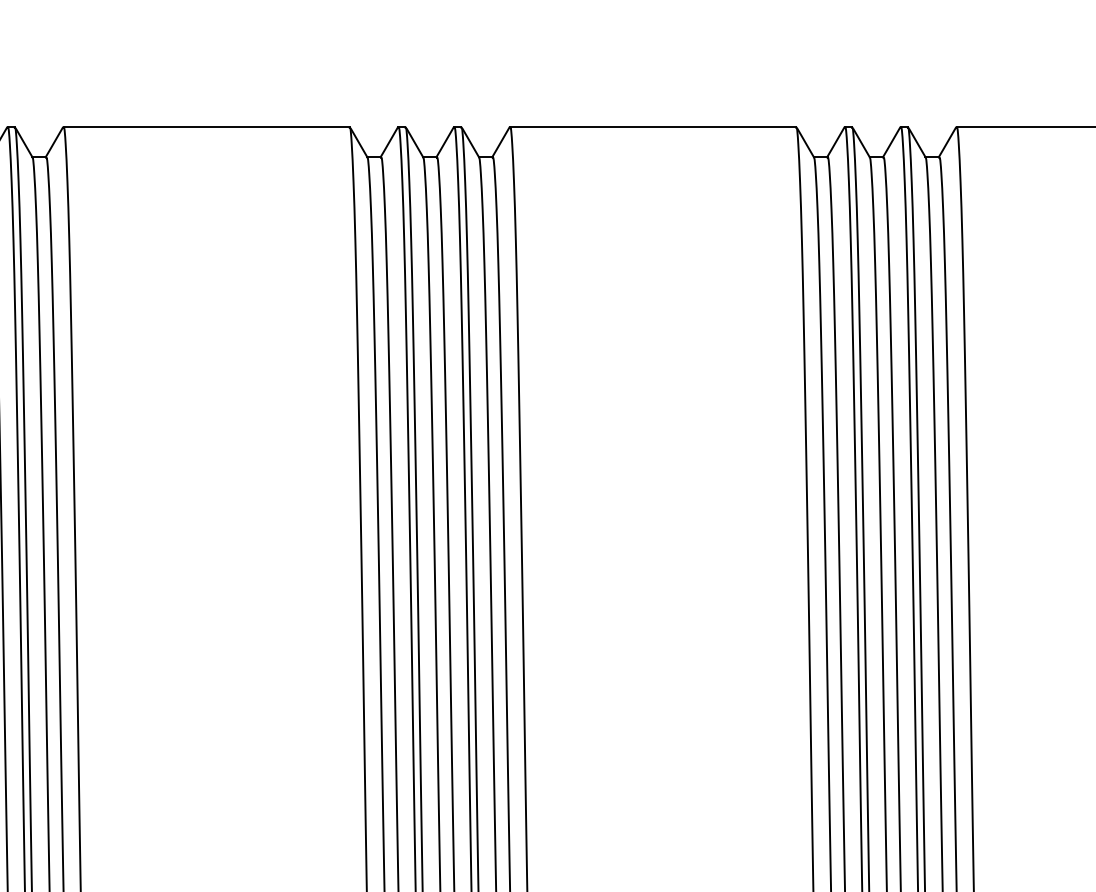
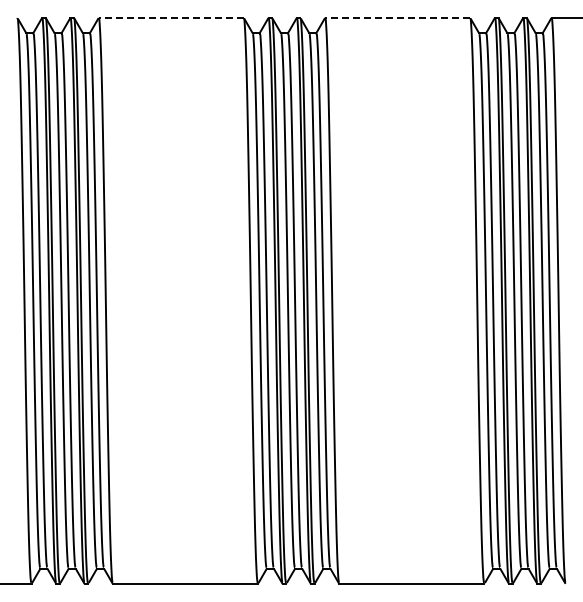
line: (206, 125) -> (171, 17), solid -> dashed
line: (652, 125) -> (397, 17), solid -> dashed

